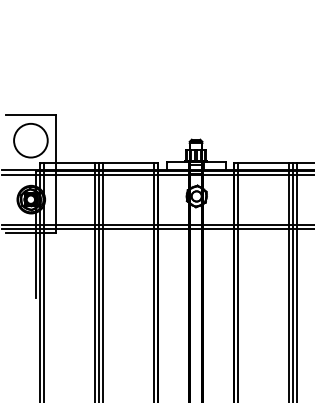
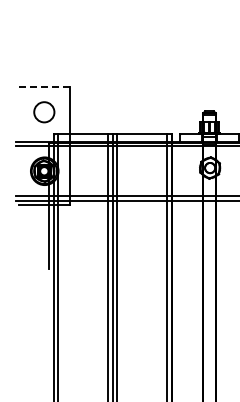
line: (30, 115) -> (43, 87), solid -> dashed
circle: (30, 140) -> (43, 112), size x0.6

